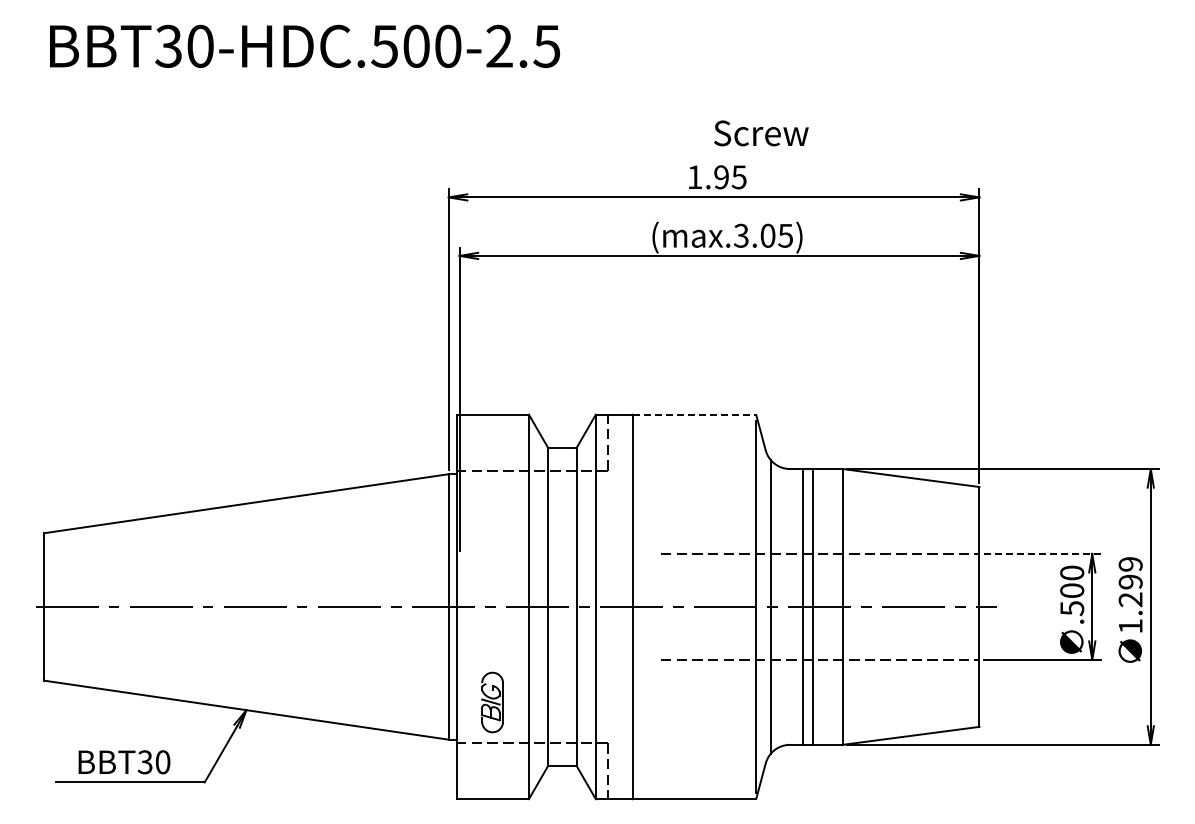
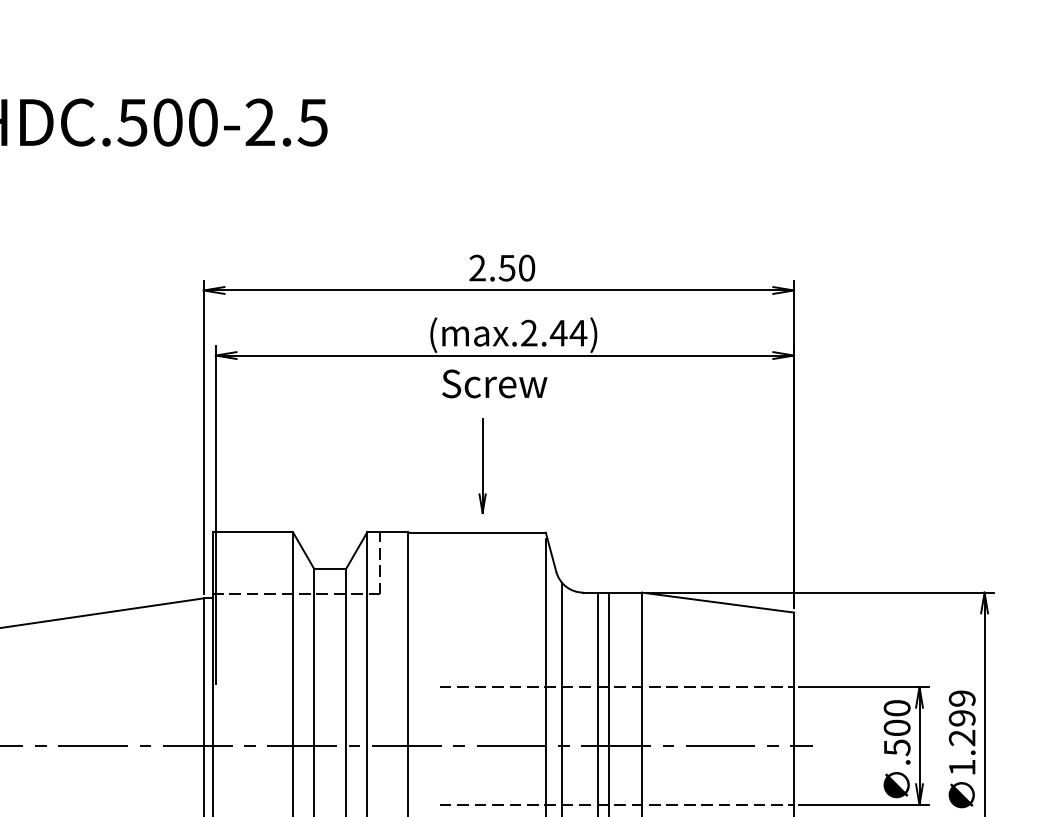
text: (761, 133) -> (494, 384), moved
text: (716, 177) -> (501, 268), 1.95 -> 2.50
text: (763, 235) -> (553, 332), (max.3.05) -> (max.2.44)
part: (699, 355) -> (482, 466), added
line: (694, 415) -> (477, 533), dashed -> solid
line: (1042, 553) -> (864, 686), dashed -> solid

